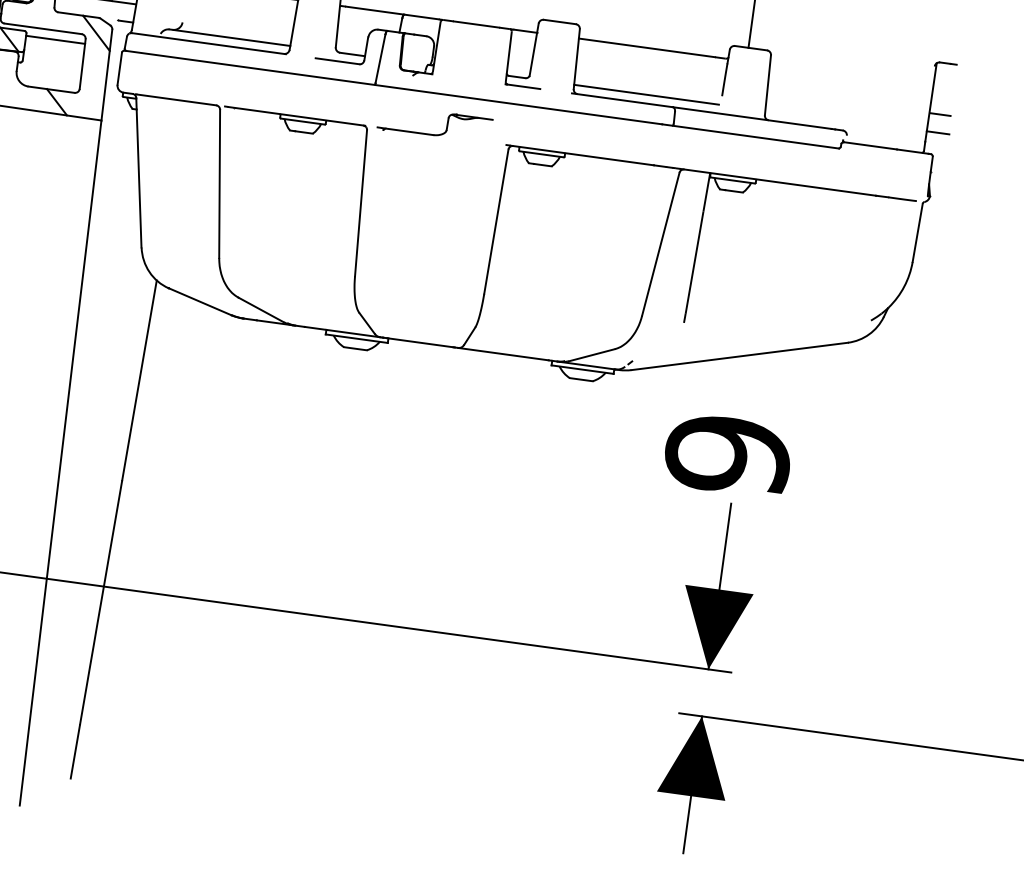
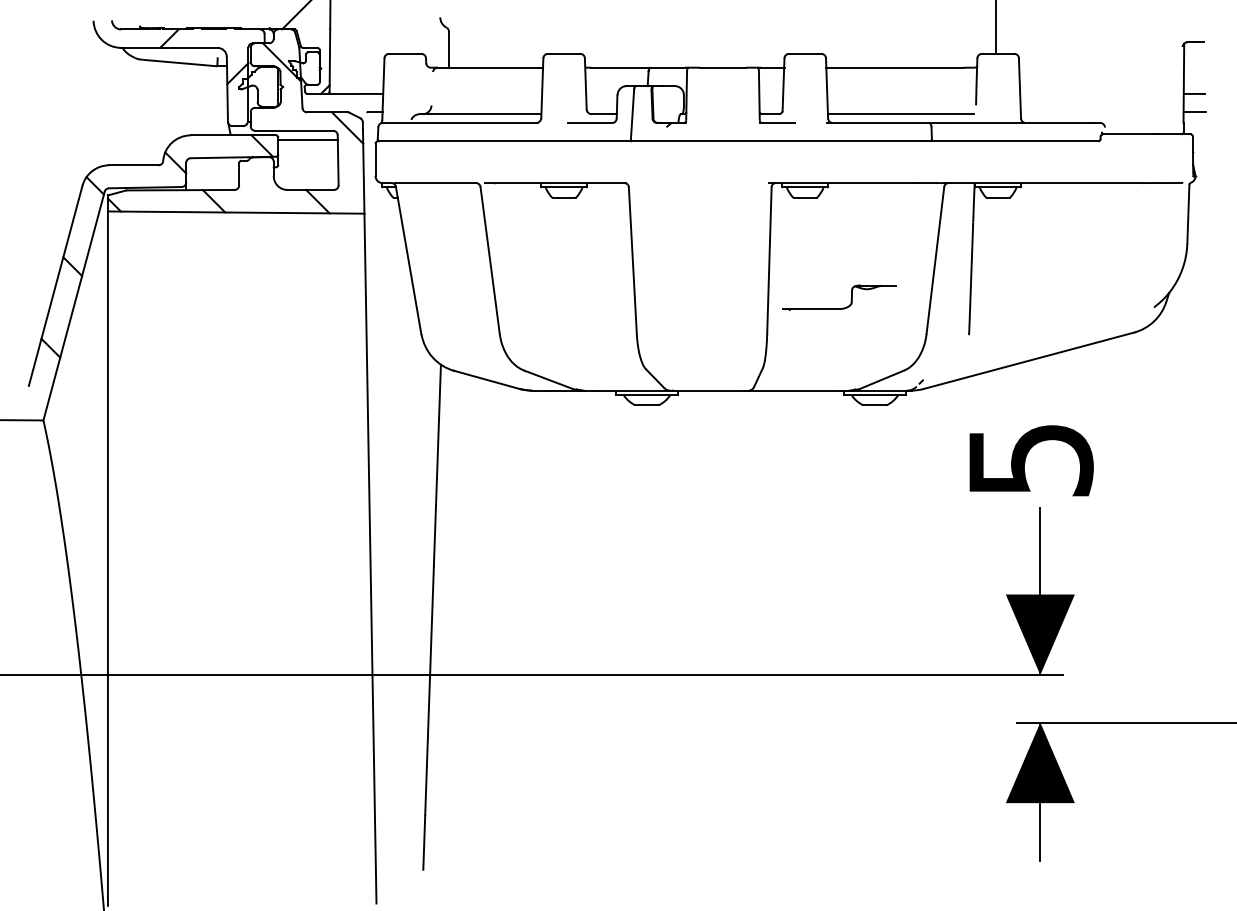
part: (436, 133) -> (842, 307), moved
text: (727, 455) -> (1030, 460), 9 -> 5

